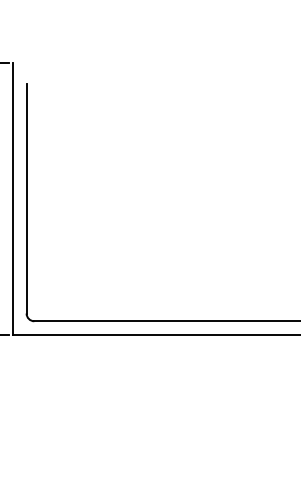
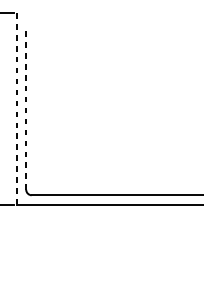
line: (13, 198) -> (17, 108), solid -> dashed
line: (26, 198) -> (26, 108), solid -> dashed

